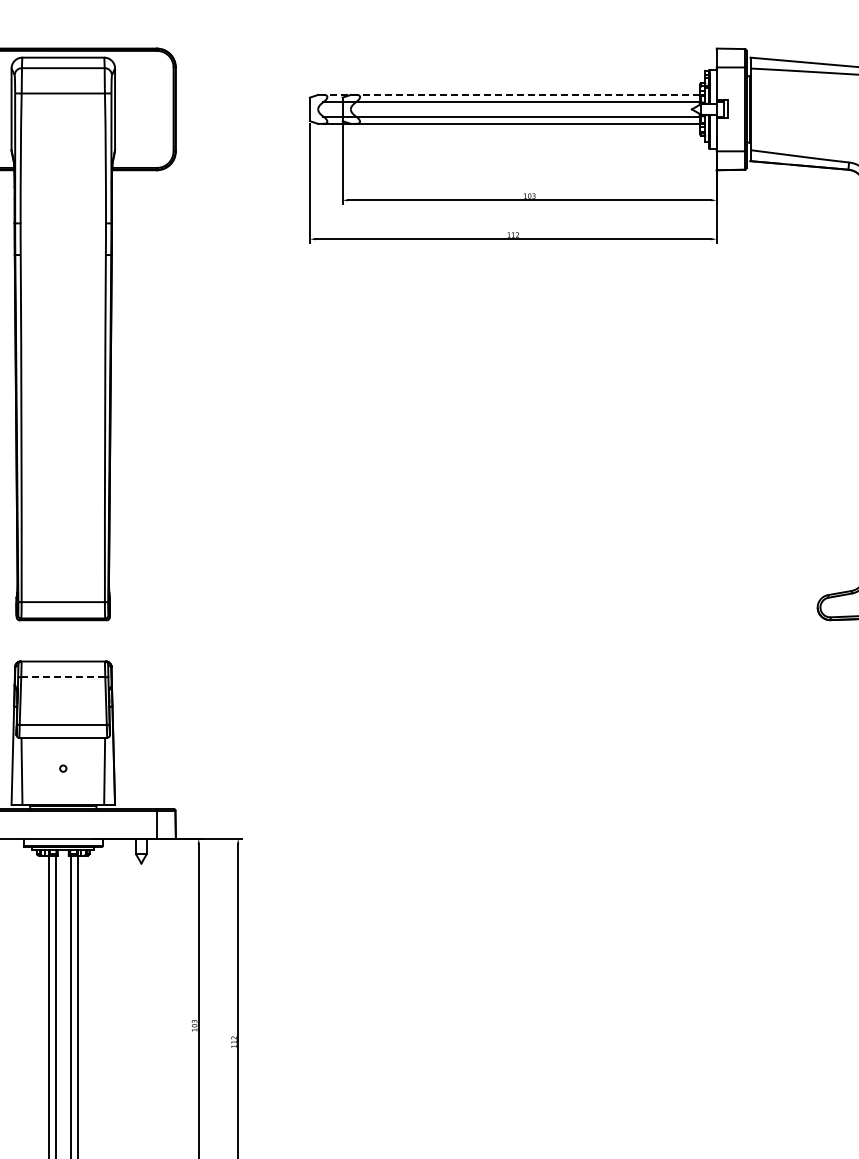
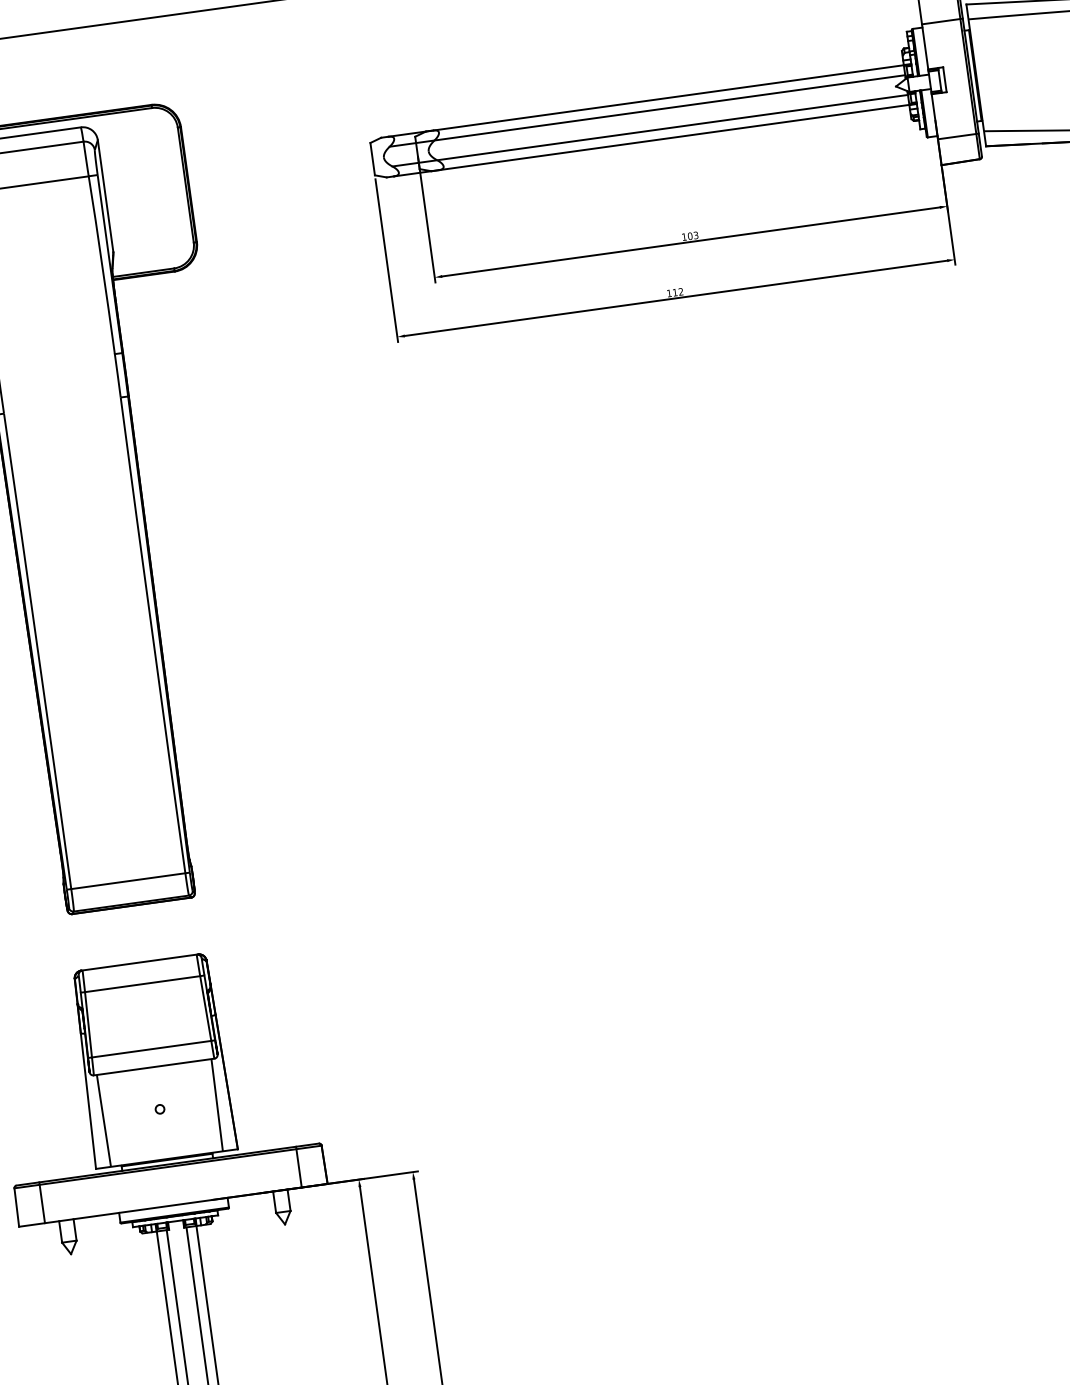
line: (511, 94) -> (645, 100), dashed -> solid
line: (62, 677) -> (141, 984), dashed -> solid

